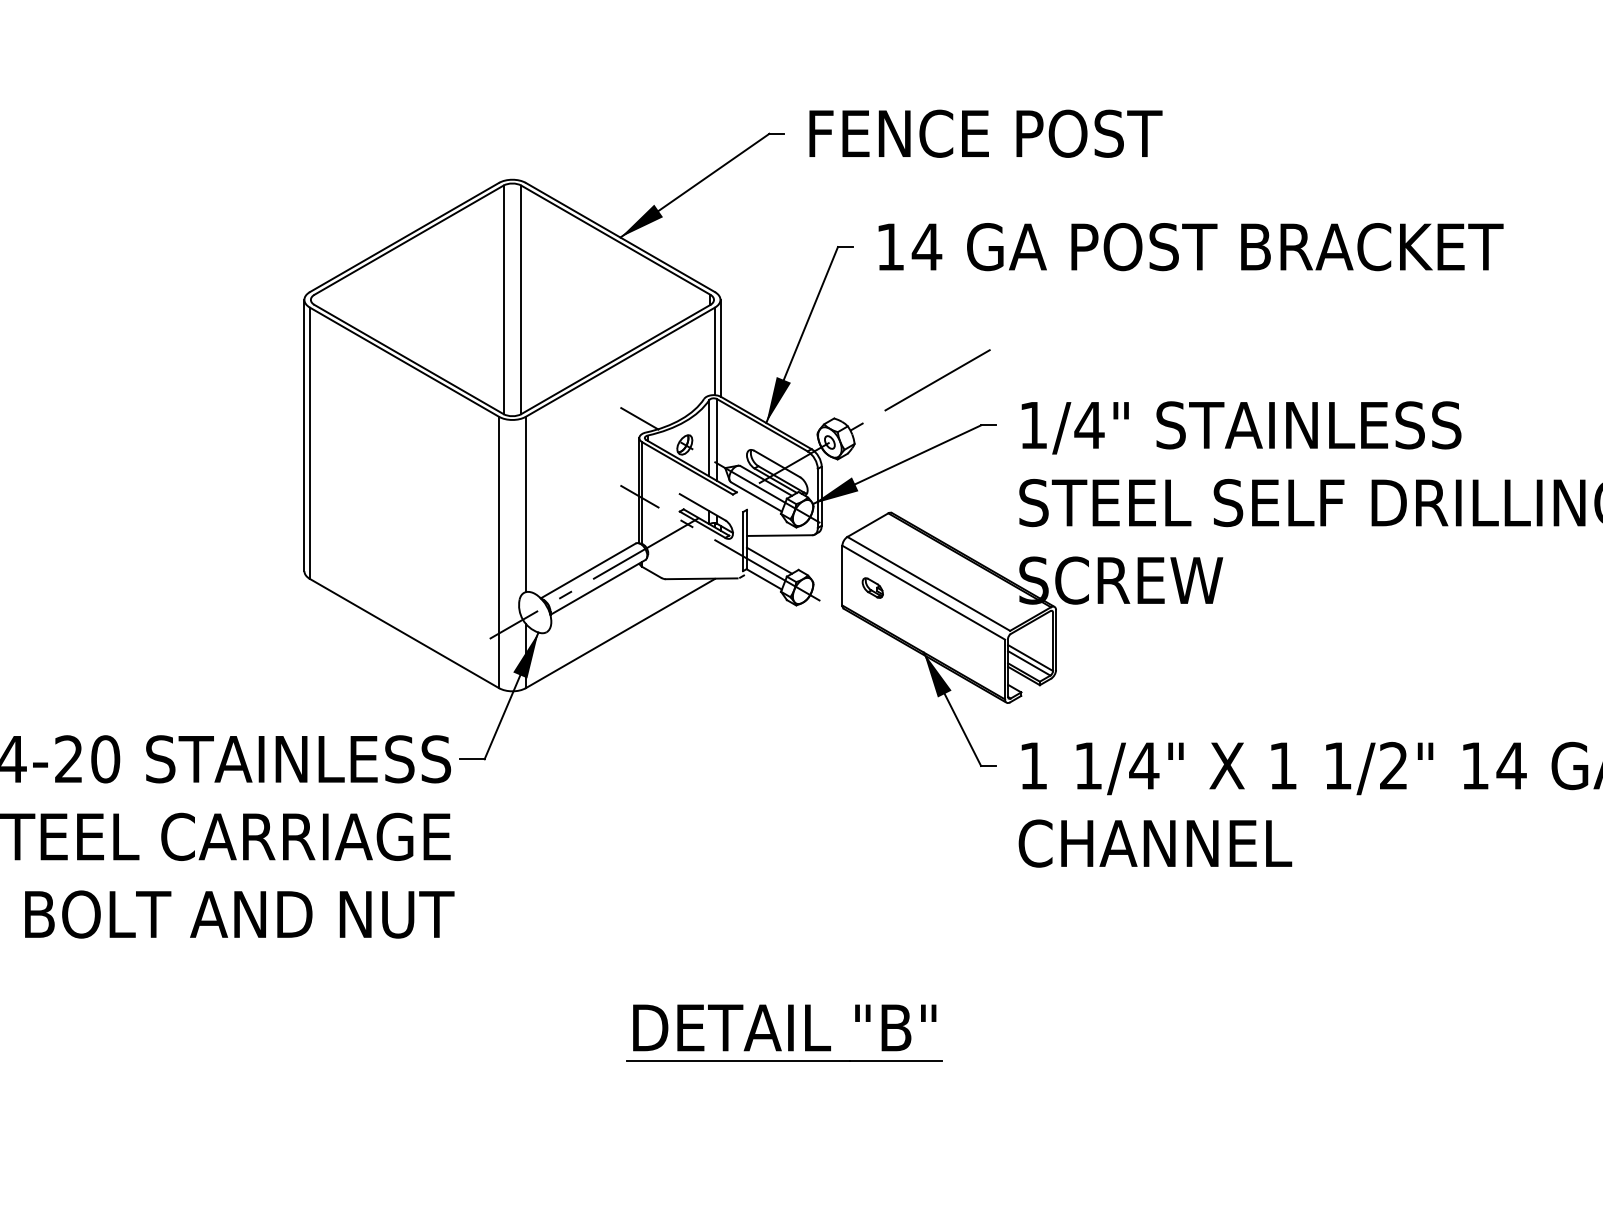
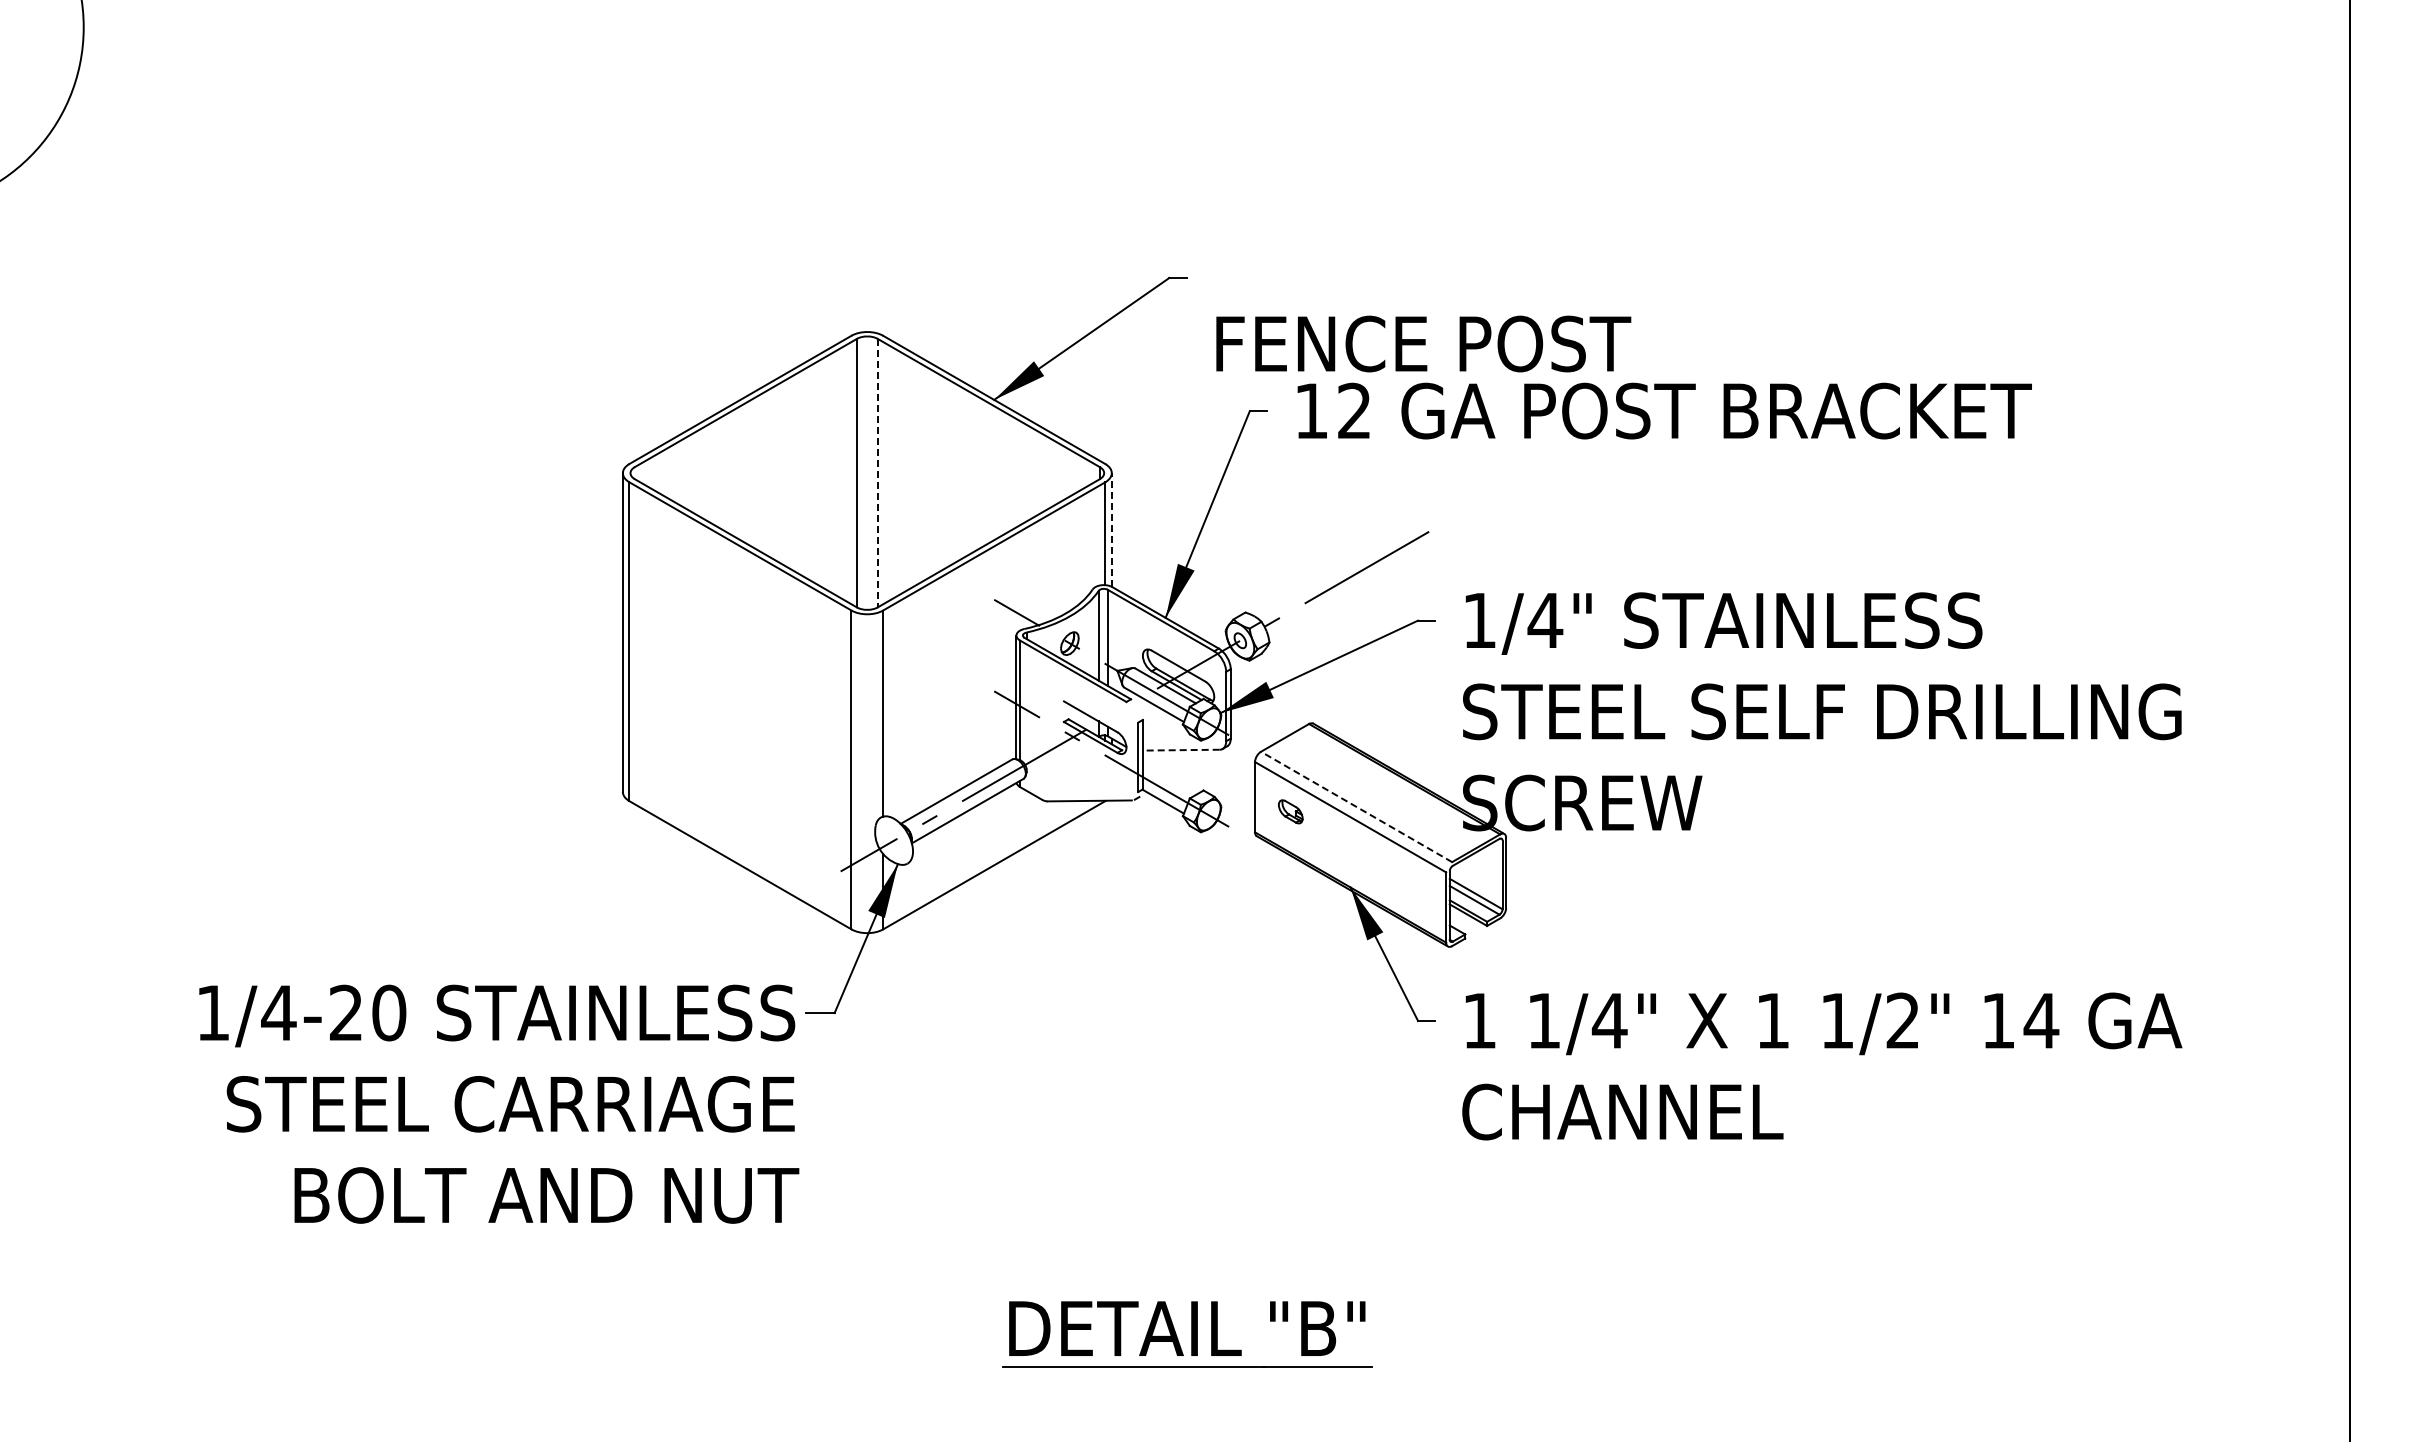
text: (985, 133) -> (1423, 343), moved
text: (927, 246) -> (1354, 410), 14 -> 12
line: (521, 300) -> (877, 473), solid -> dashed
line: (720, 348) -> (1111, 530), solid -> dashed
line: (778, 535) -> (1180, 750), solid -> dashed
line: (768, 560) -> (1168, 779), removed
line: (928, 583) -> (1356, 806), solid -> dashed

